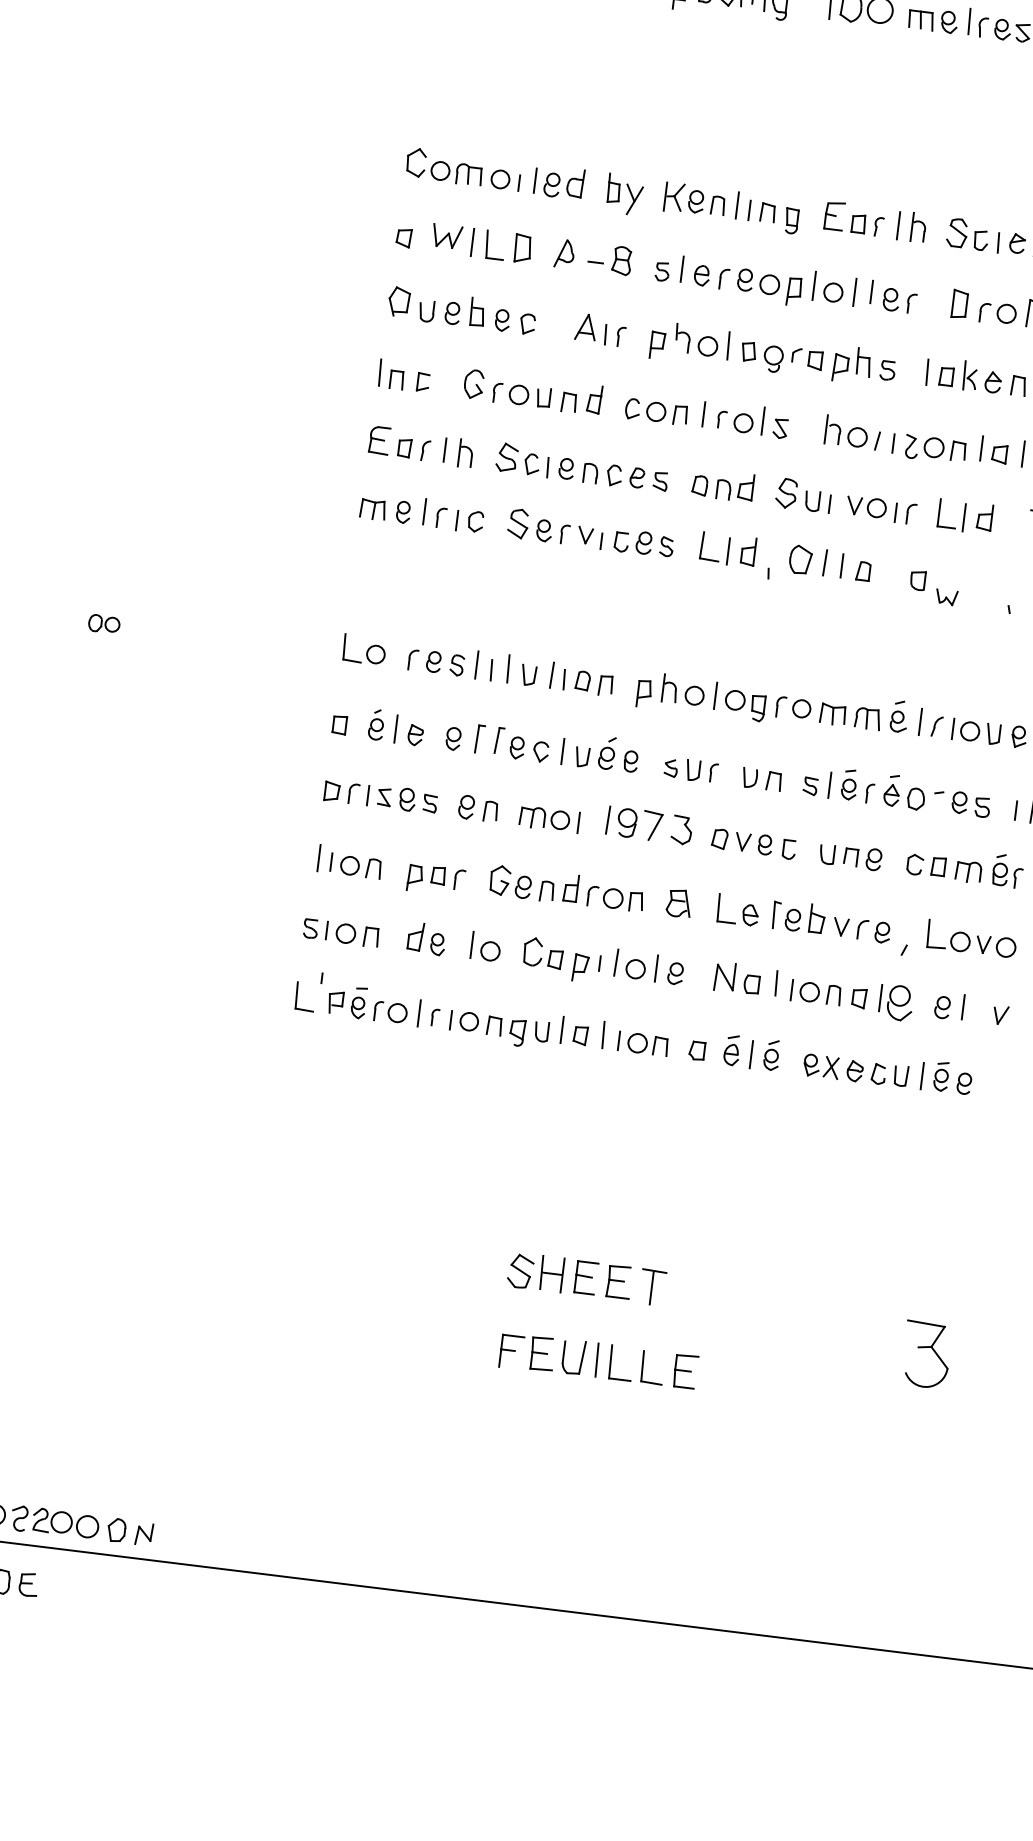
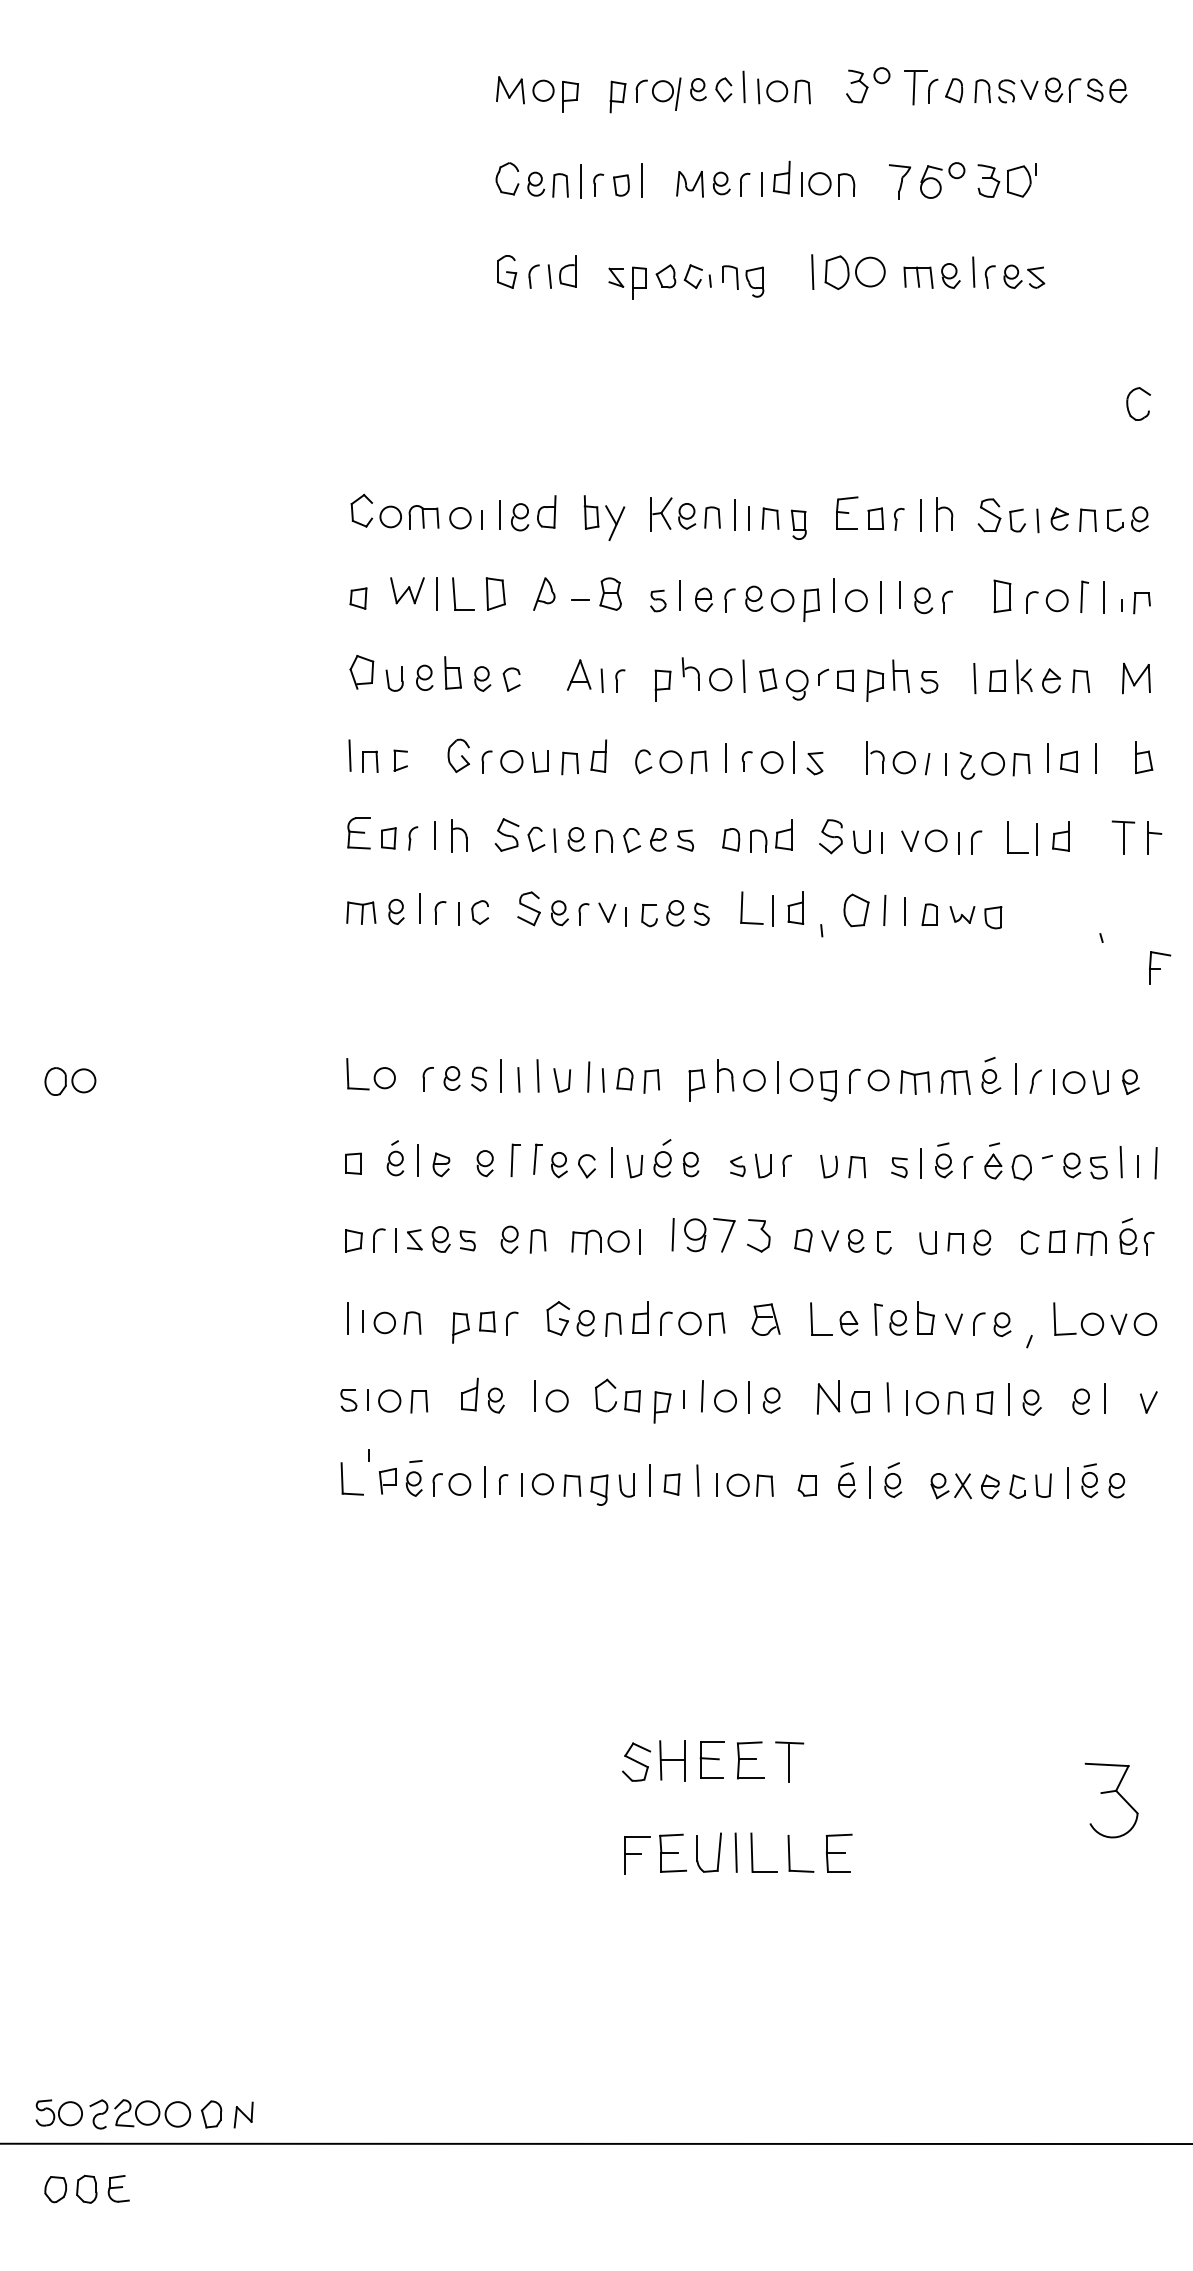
part: (946, 597) -> (962, 914), moved
part: (104, 624) -> (70, 1081), size x1.43
line: (1001, 804) -> (1120, 1161), added
part: (899, 1002) -> (1031, 1402), size x0.62

